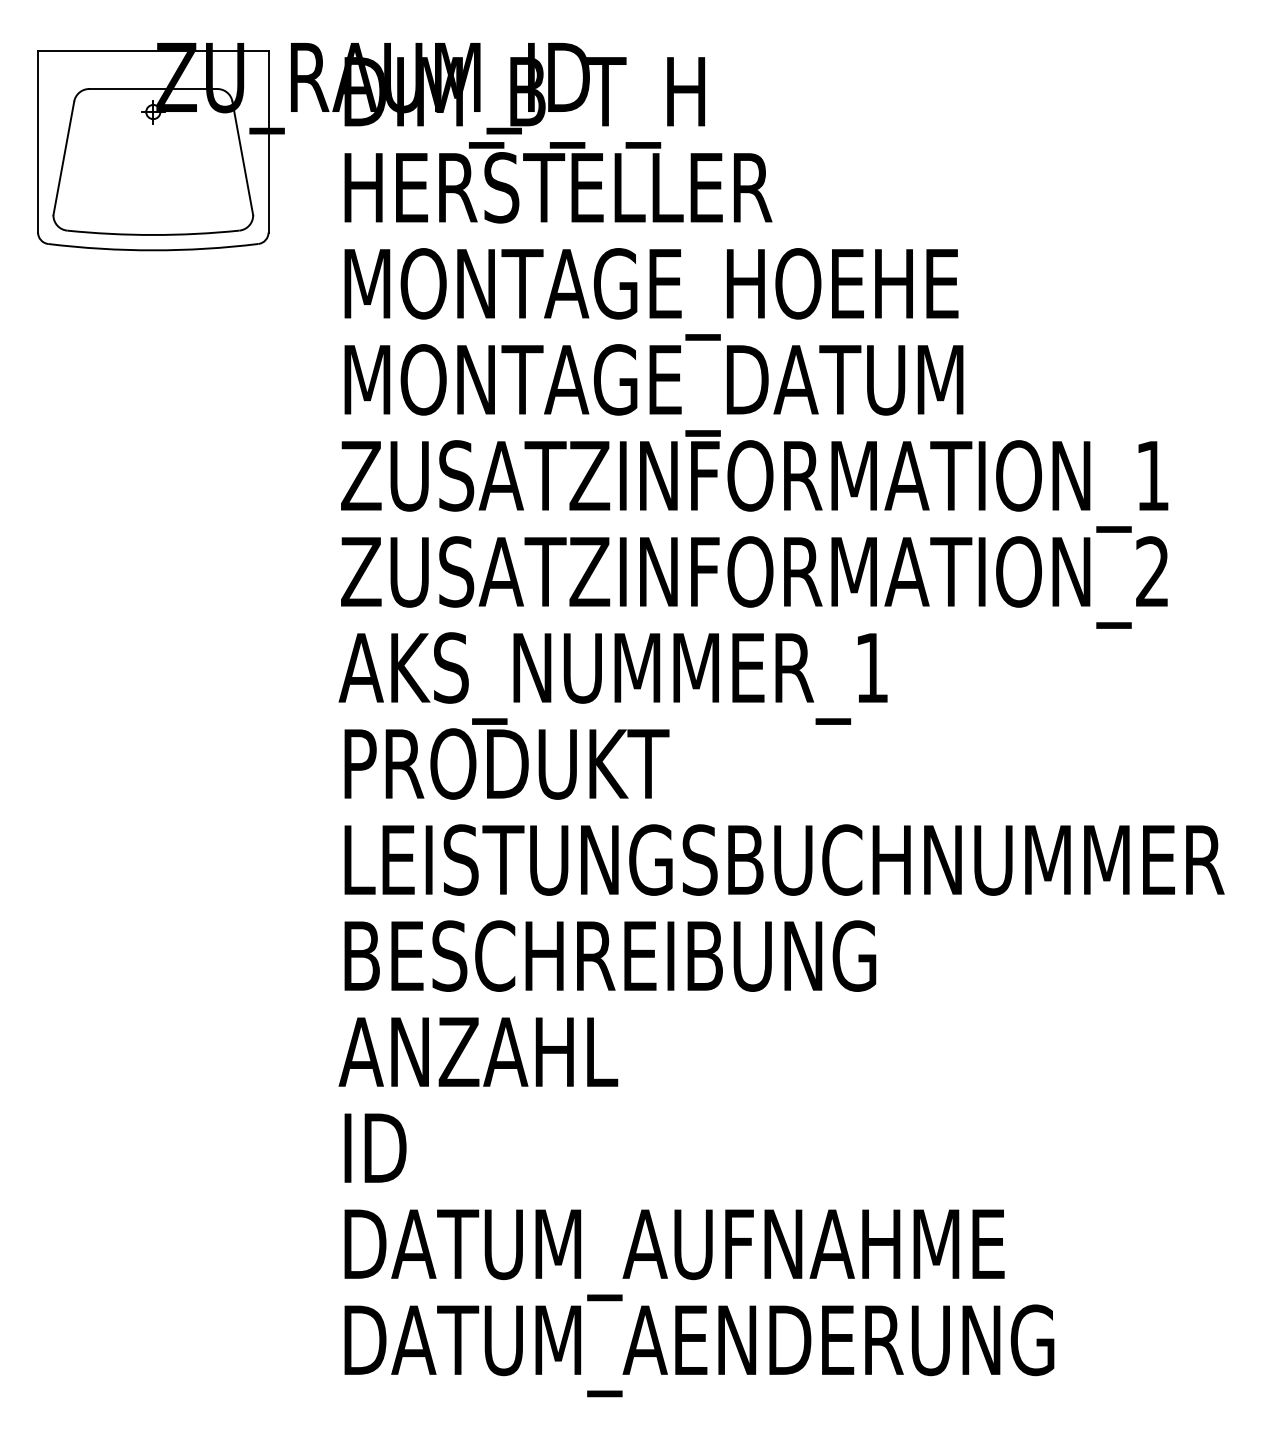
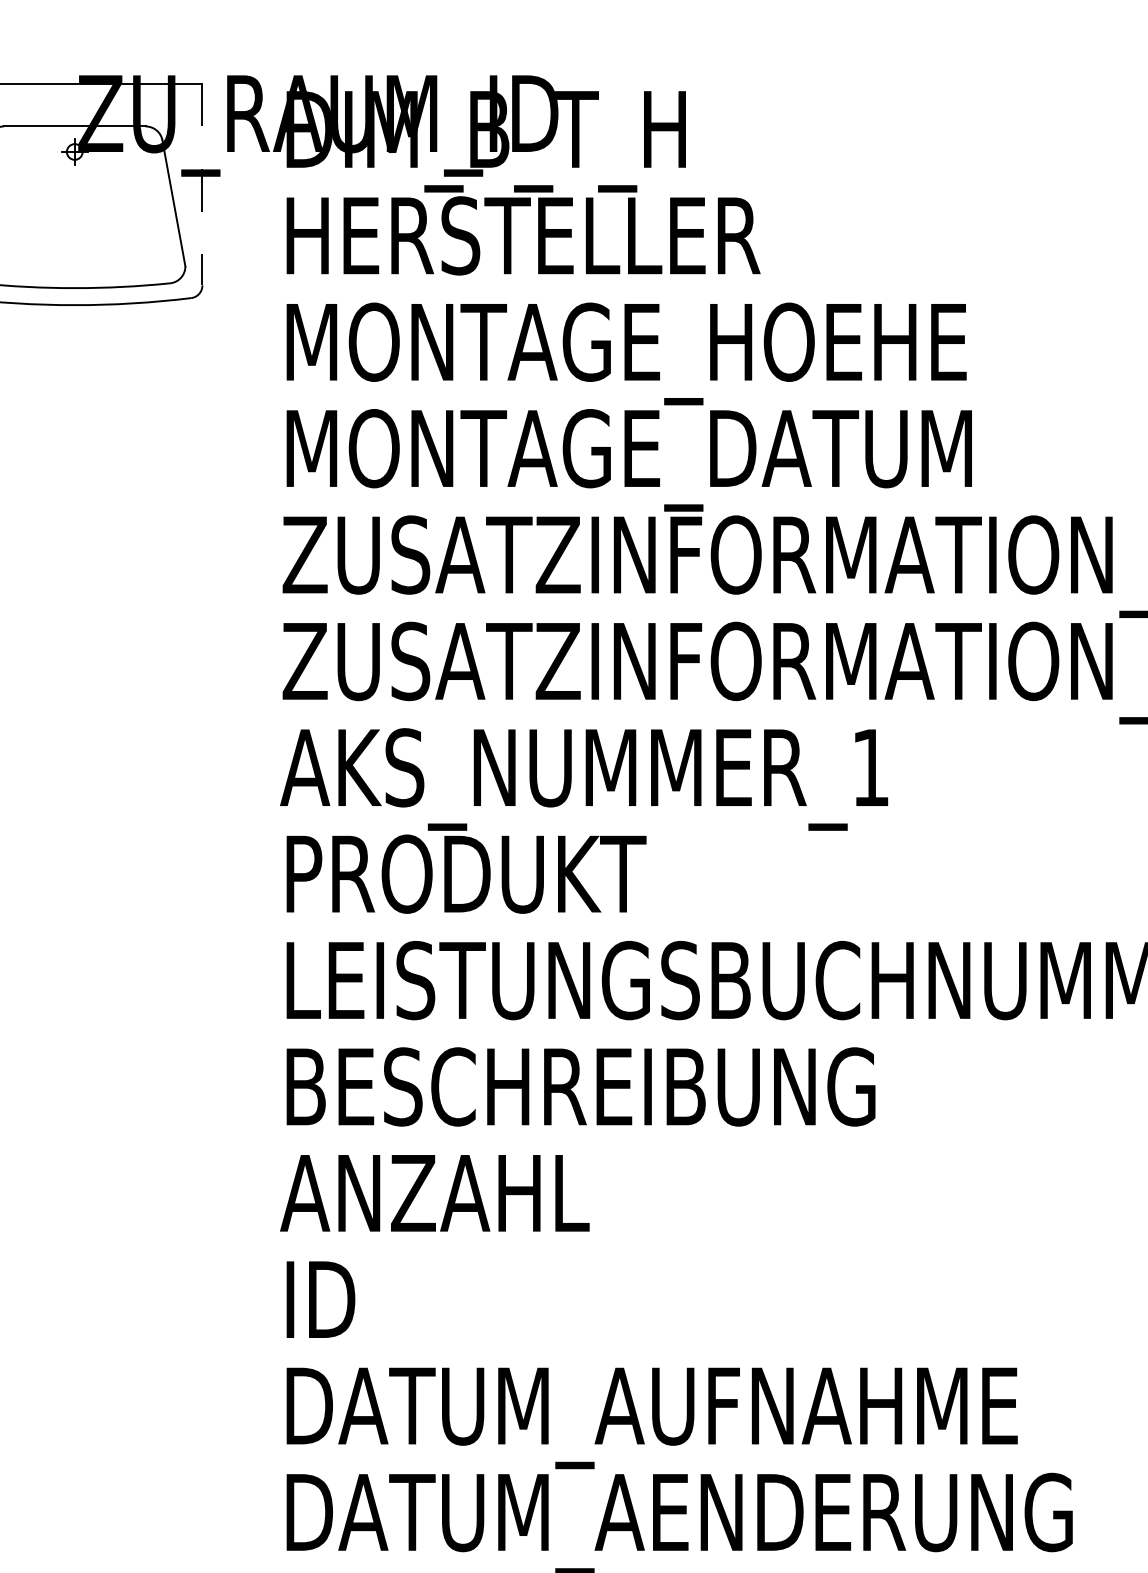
line: (268, 141) -> (202, 184), solid -> dashed

